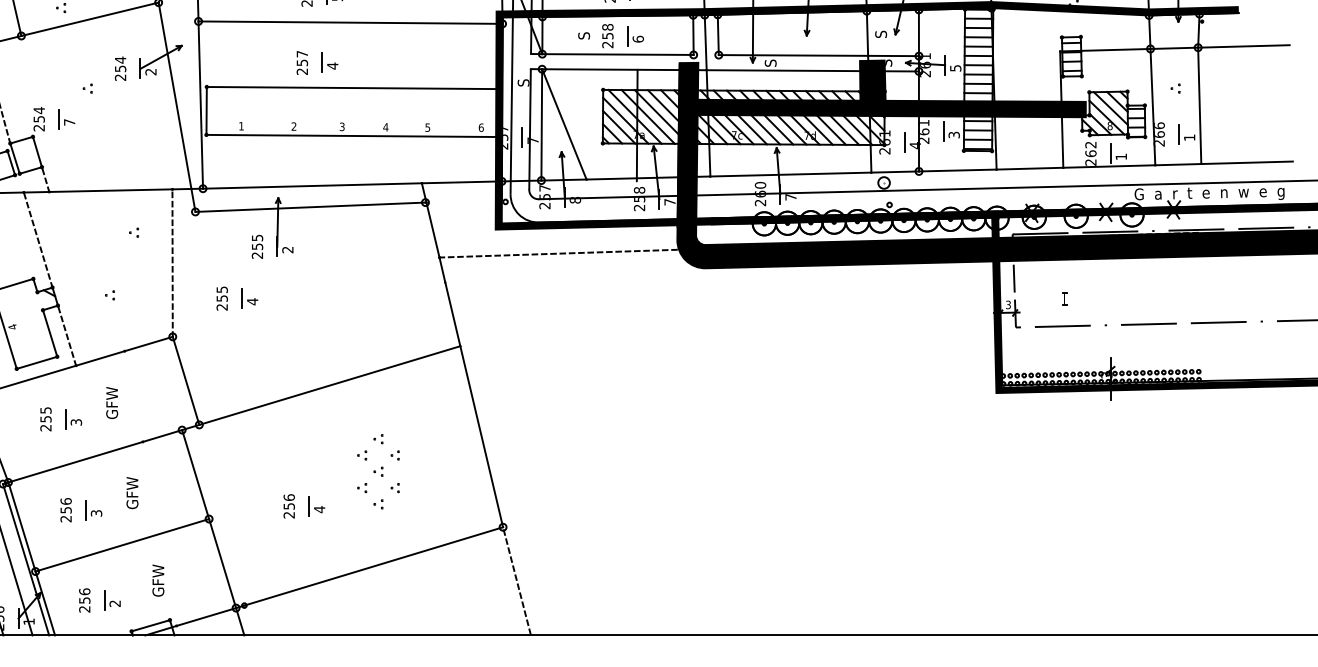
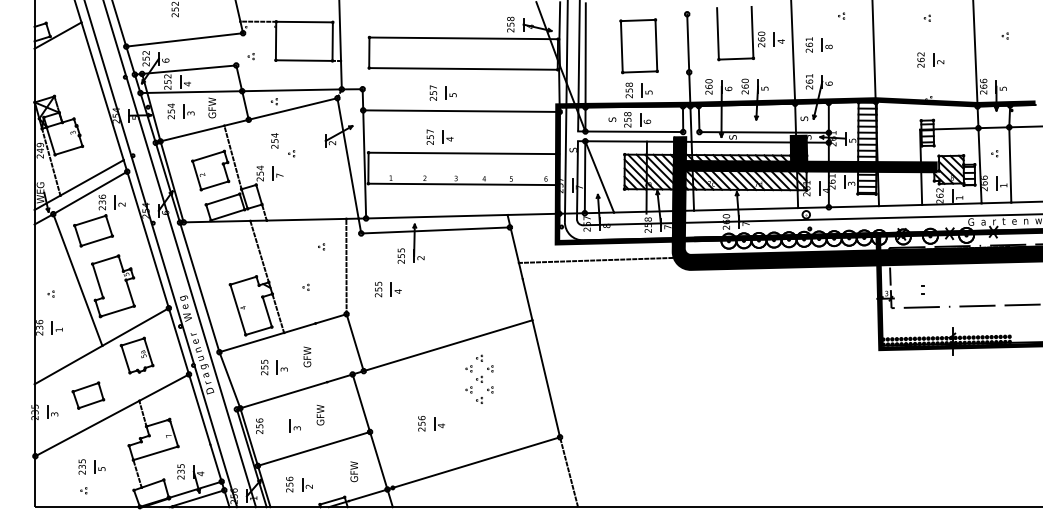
text: (120, 68) -> (274, 140), moved
part: (378, 470) -> (479, 378), moved
text: (65, 509) -> (259, 425), moved
text: (158, 580) -> (354, 471), moved

